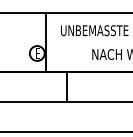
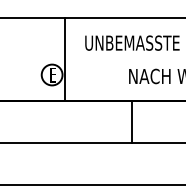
line: (66, 87) -> (131, 122), moved

